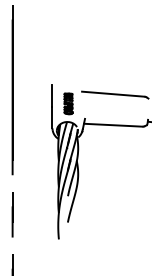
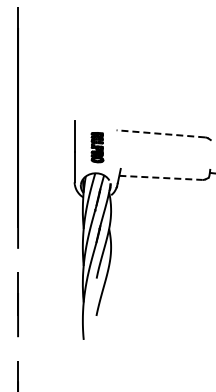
line: (113, 93) -> (160, 133), solid -> dashed
line: (113, 124) -> (160, 177), solid -> dashed

